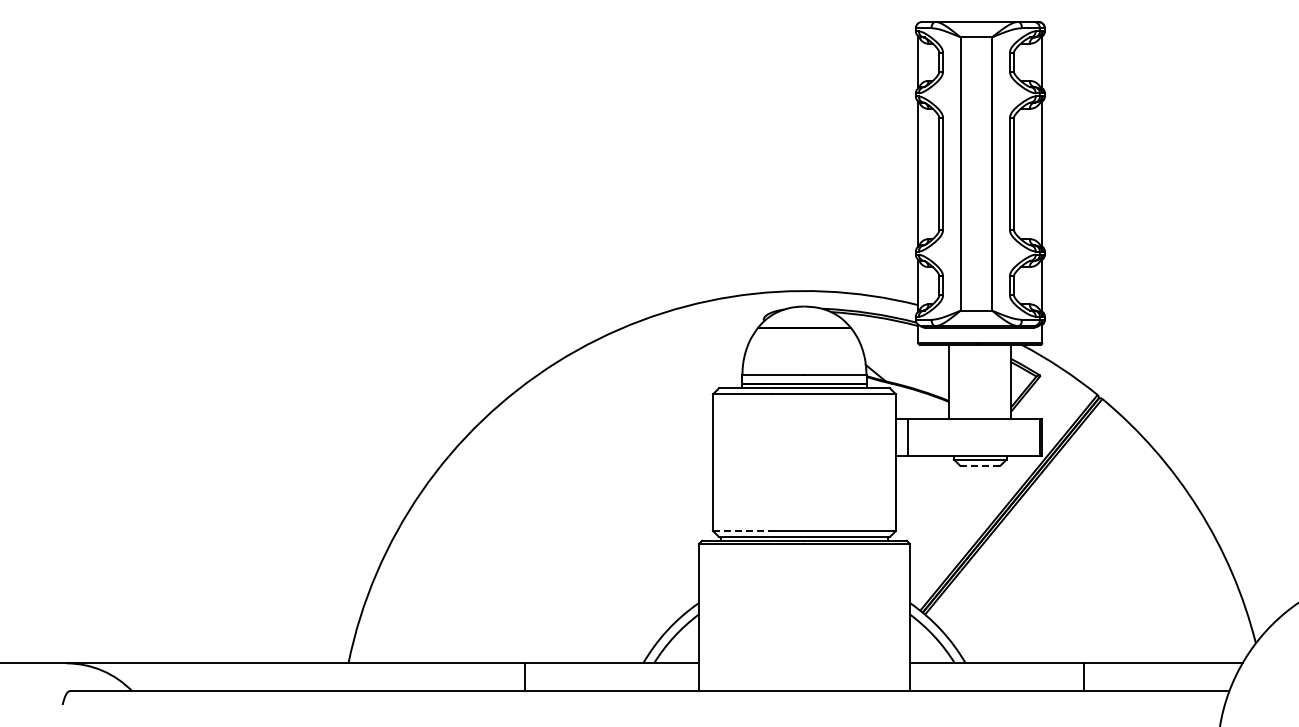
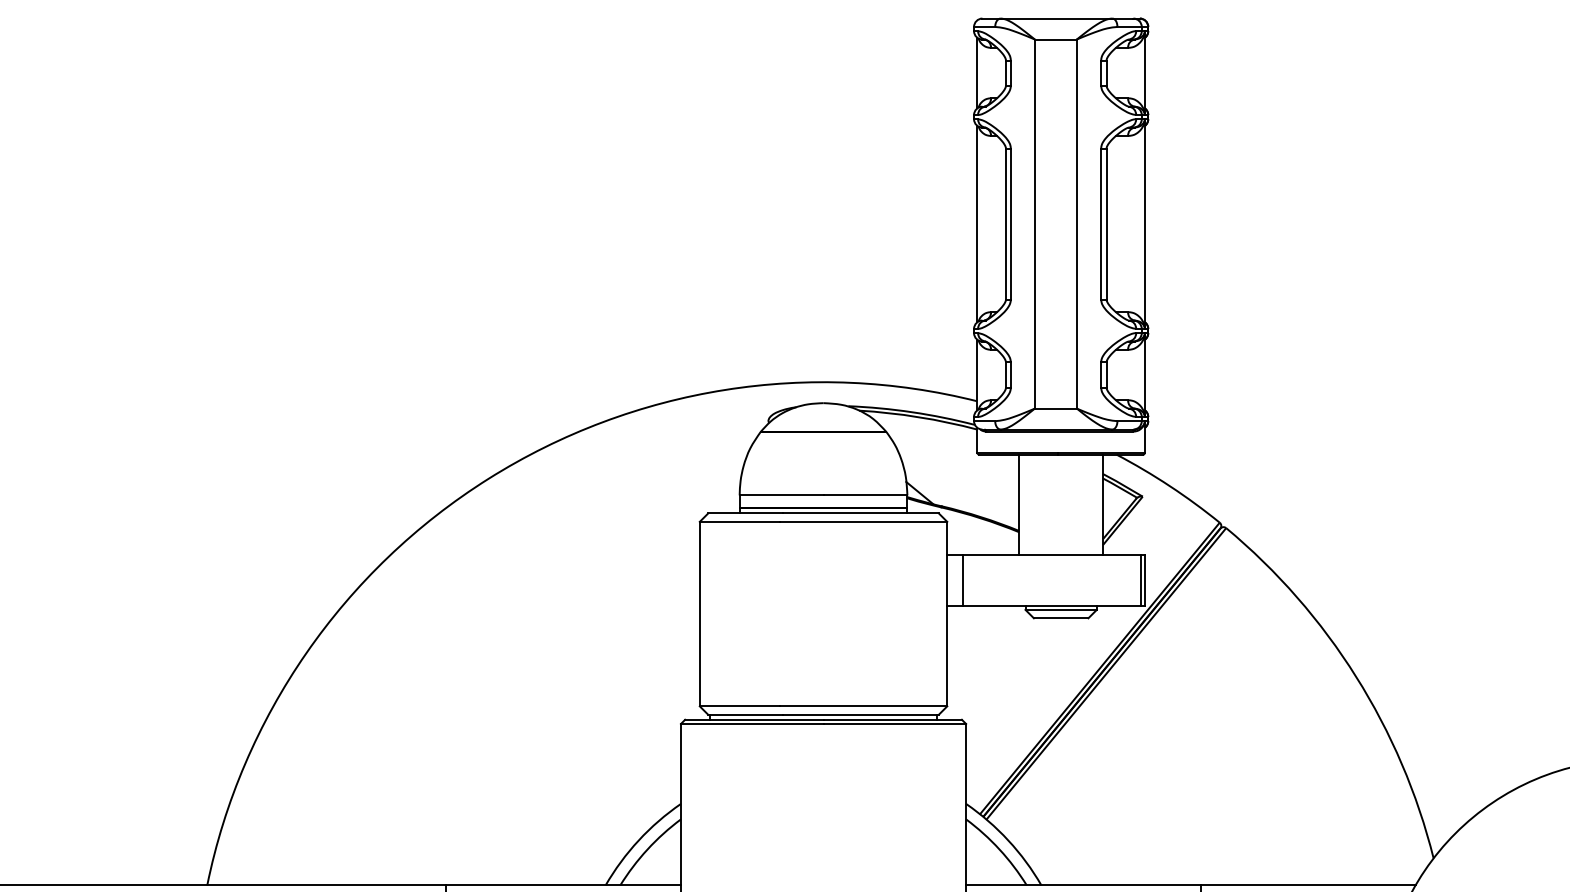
line: (979, 465) -> (1060, 617), dashed -> solid
line: (742, 530) -> (739, 705), dashed -> solid

